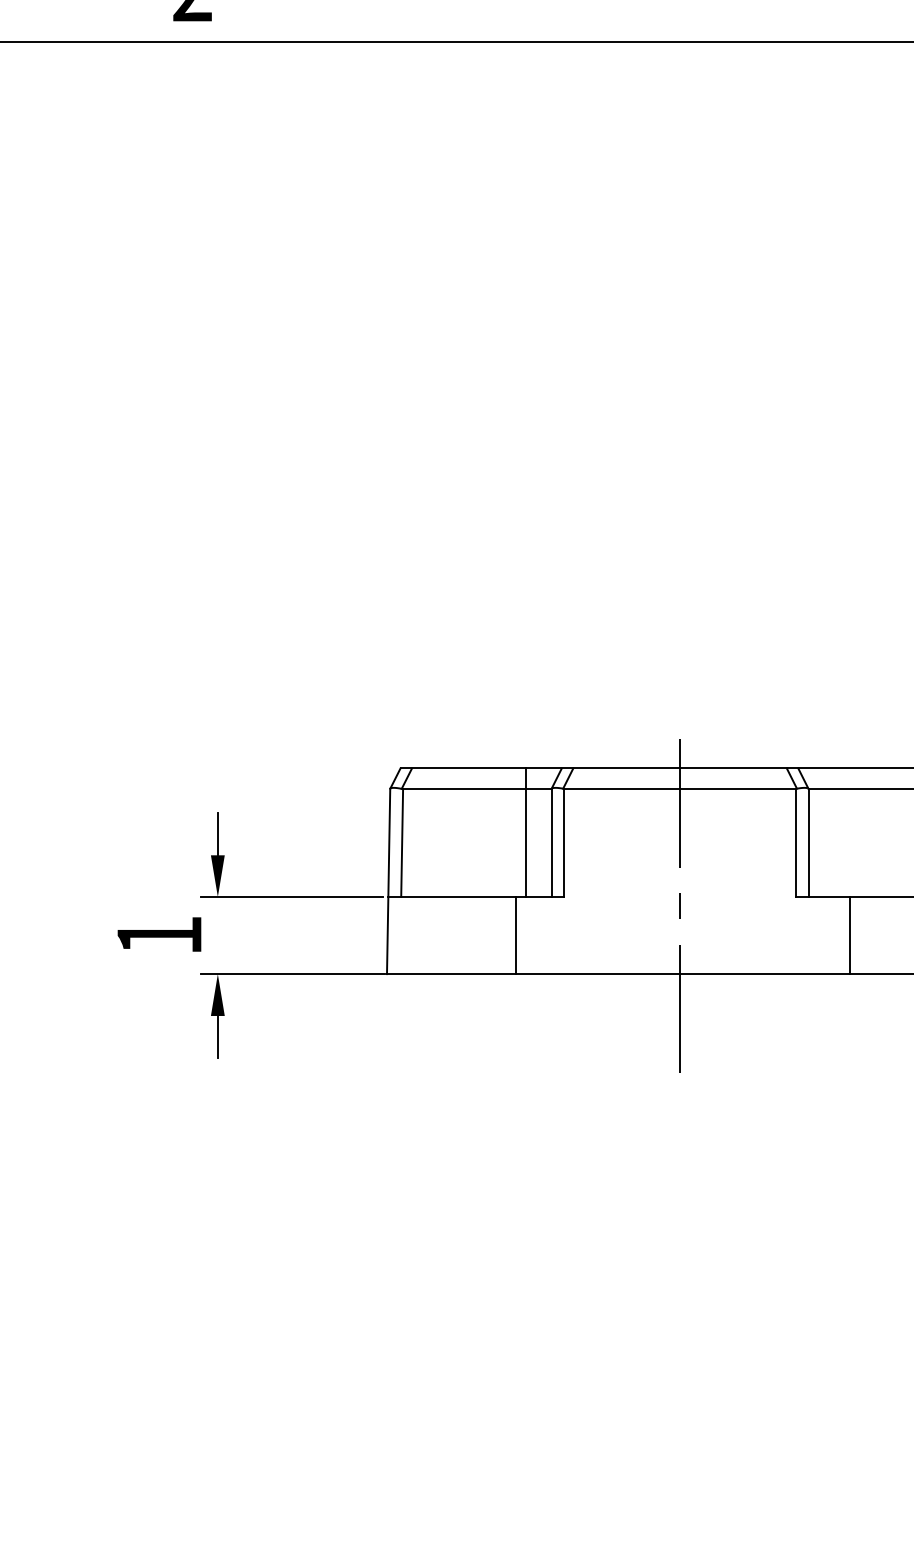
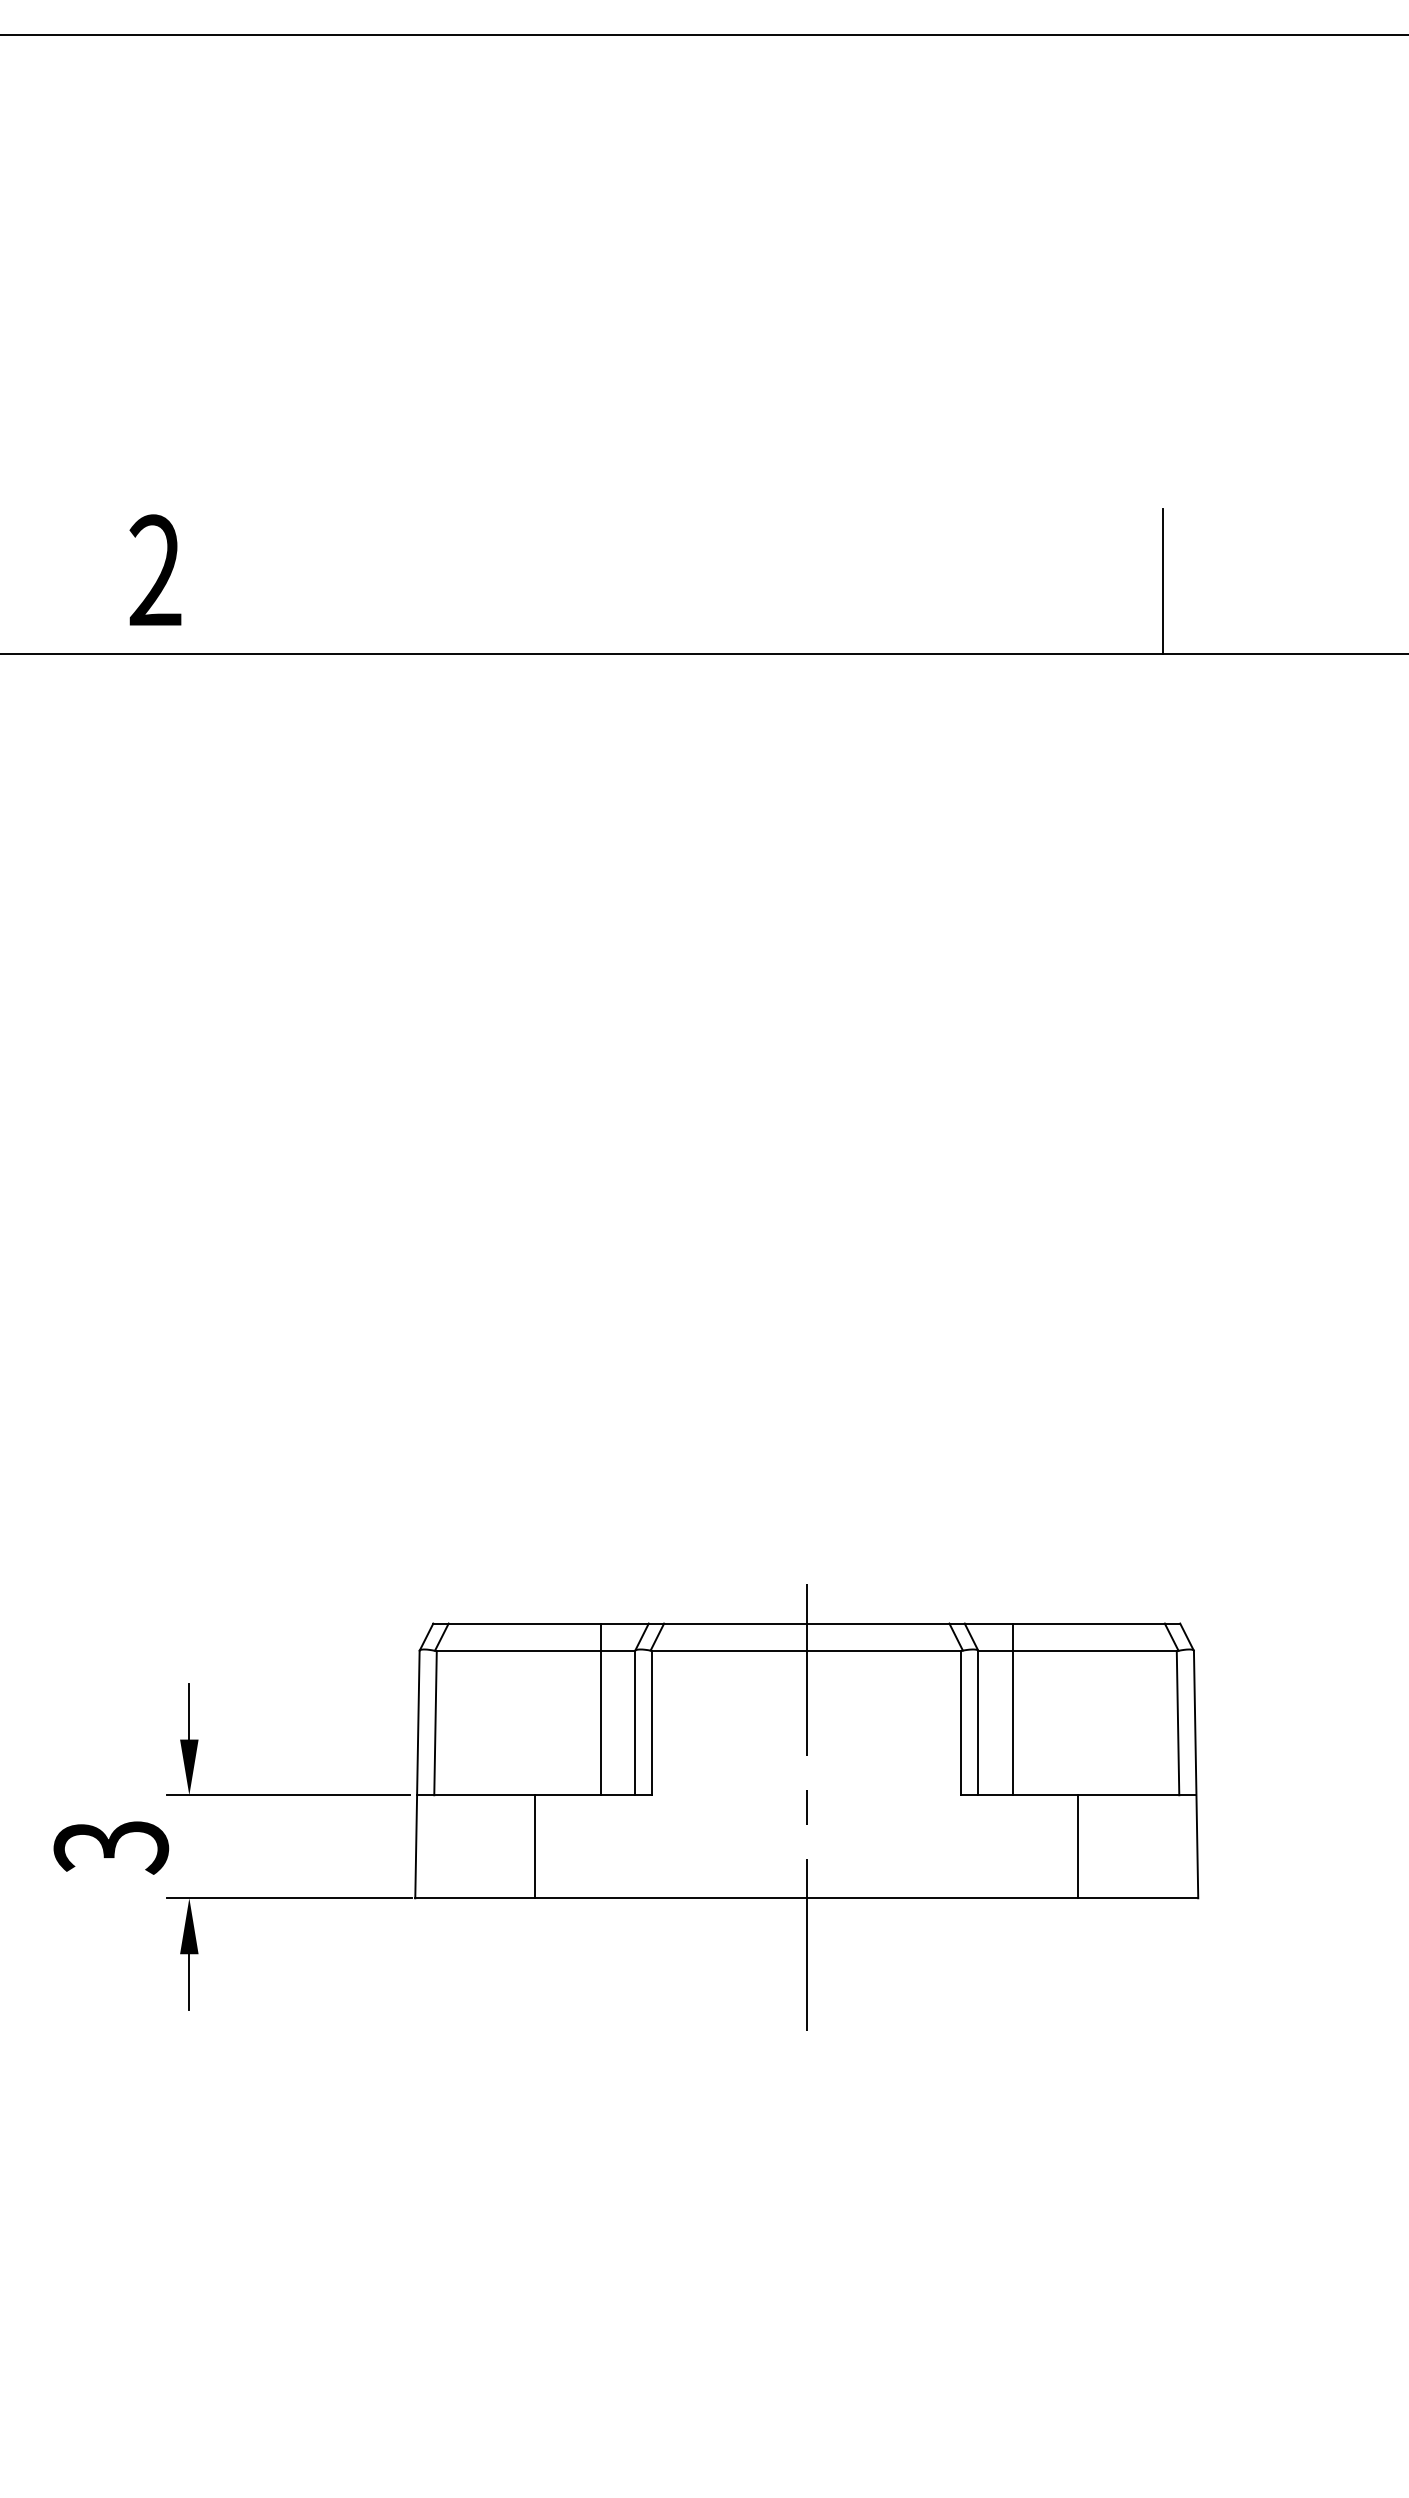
line: (834, 832) -> (1012, 1709), added
line: (515, 935) -> (535, 1846), moved
line: (850, 935) -> (1078, 1846), moved
text: (159, 936) -> (111, 1847), 1 -> 3

